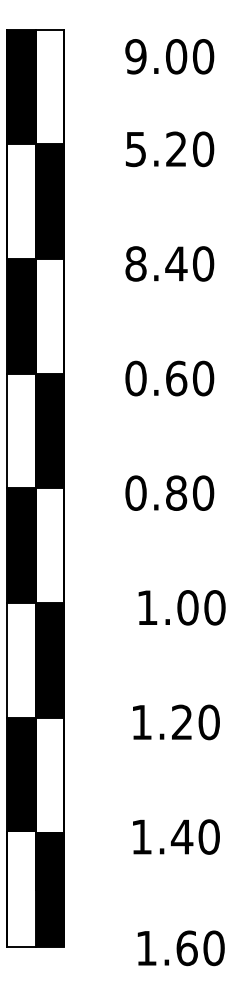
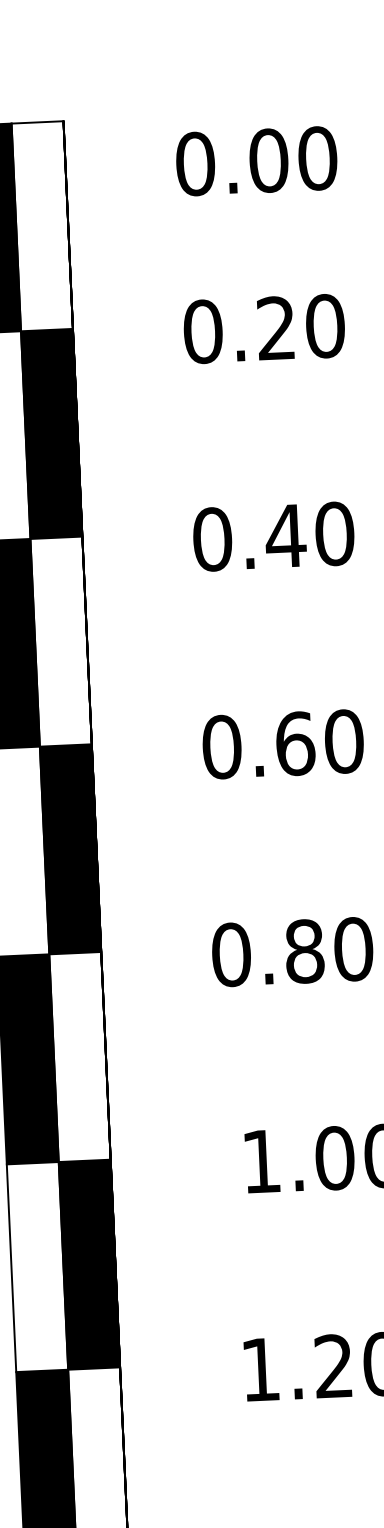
text: (135, 56) -> (194, 163), 9.00 -> 0.00
text: (135, 149) -> (202, 332), 5.20 -> 0.20
text: (135, 263) -> (211, 538), 8.40 -> 0.40

